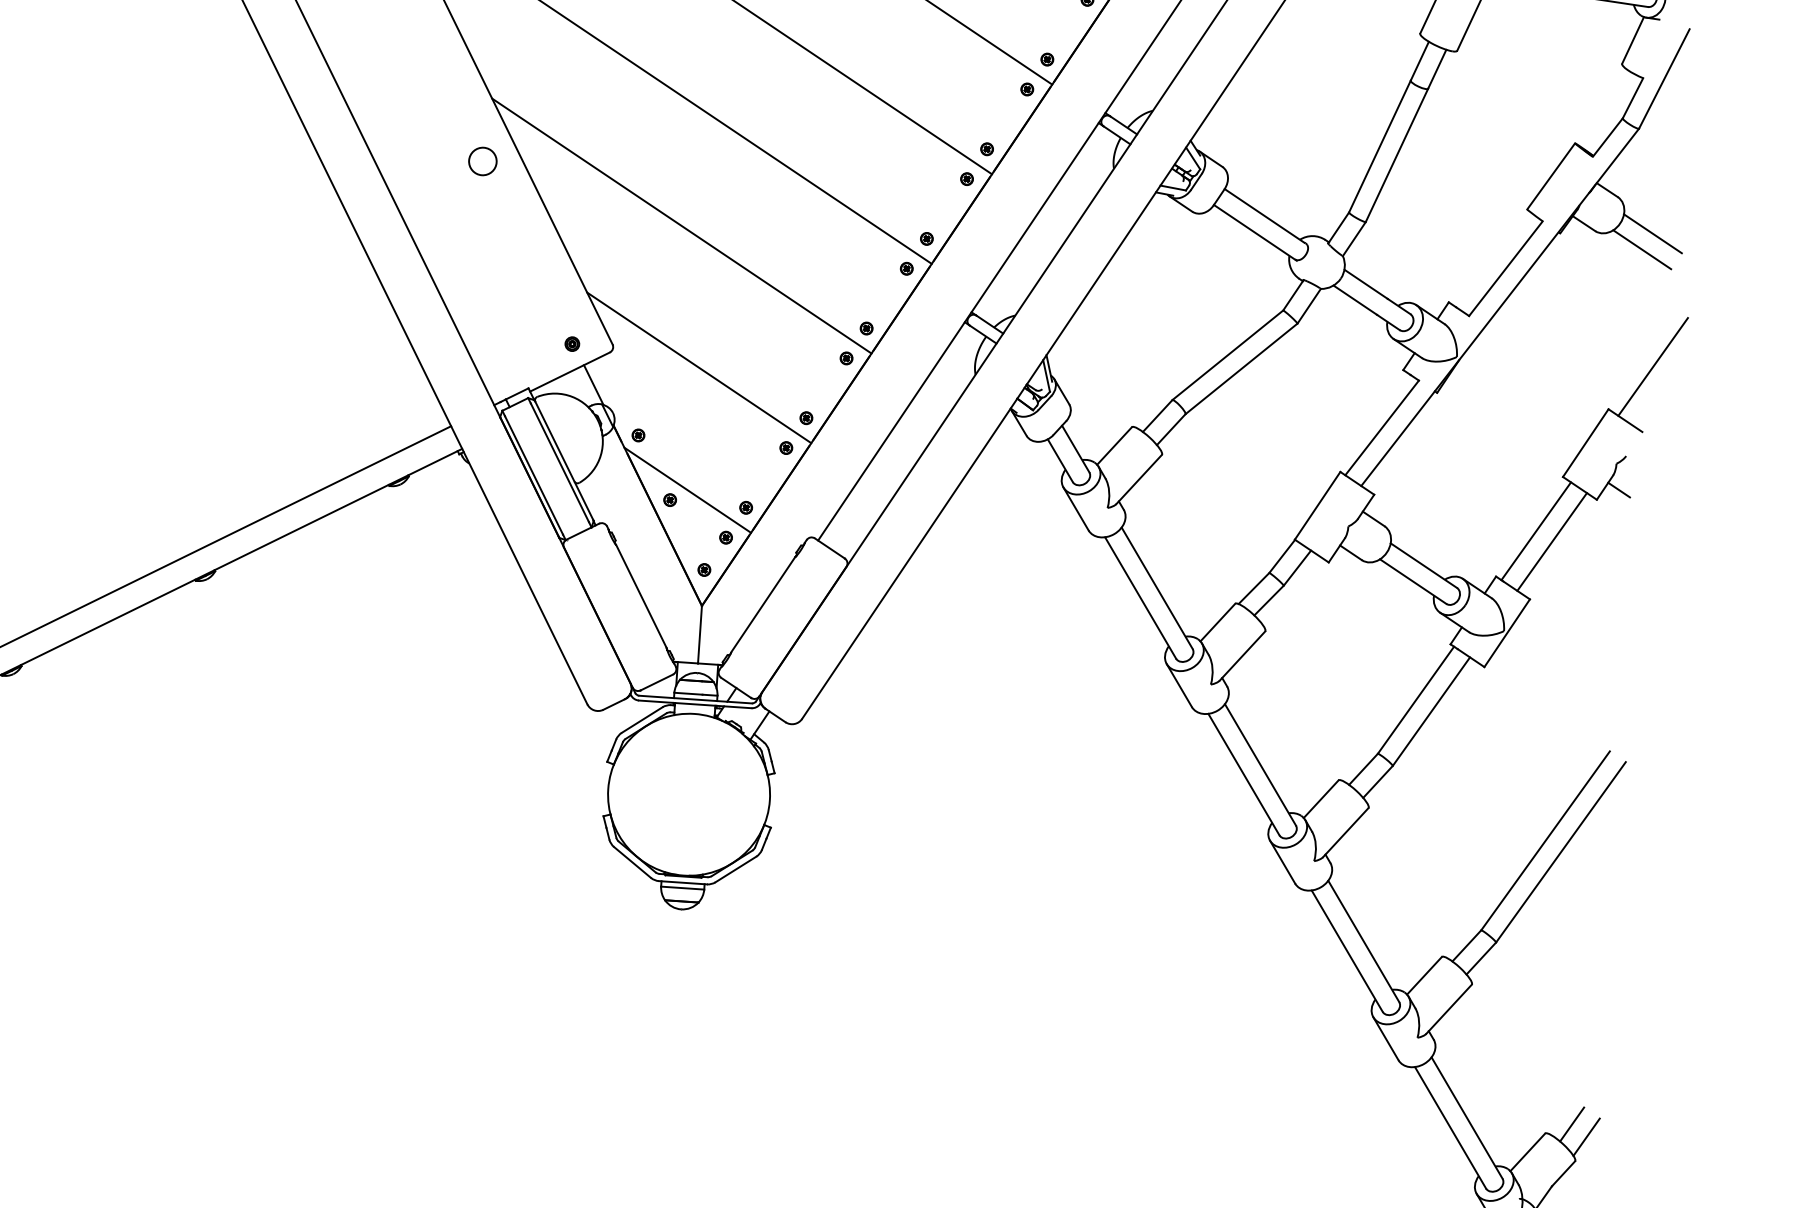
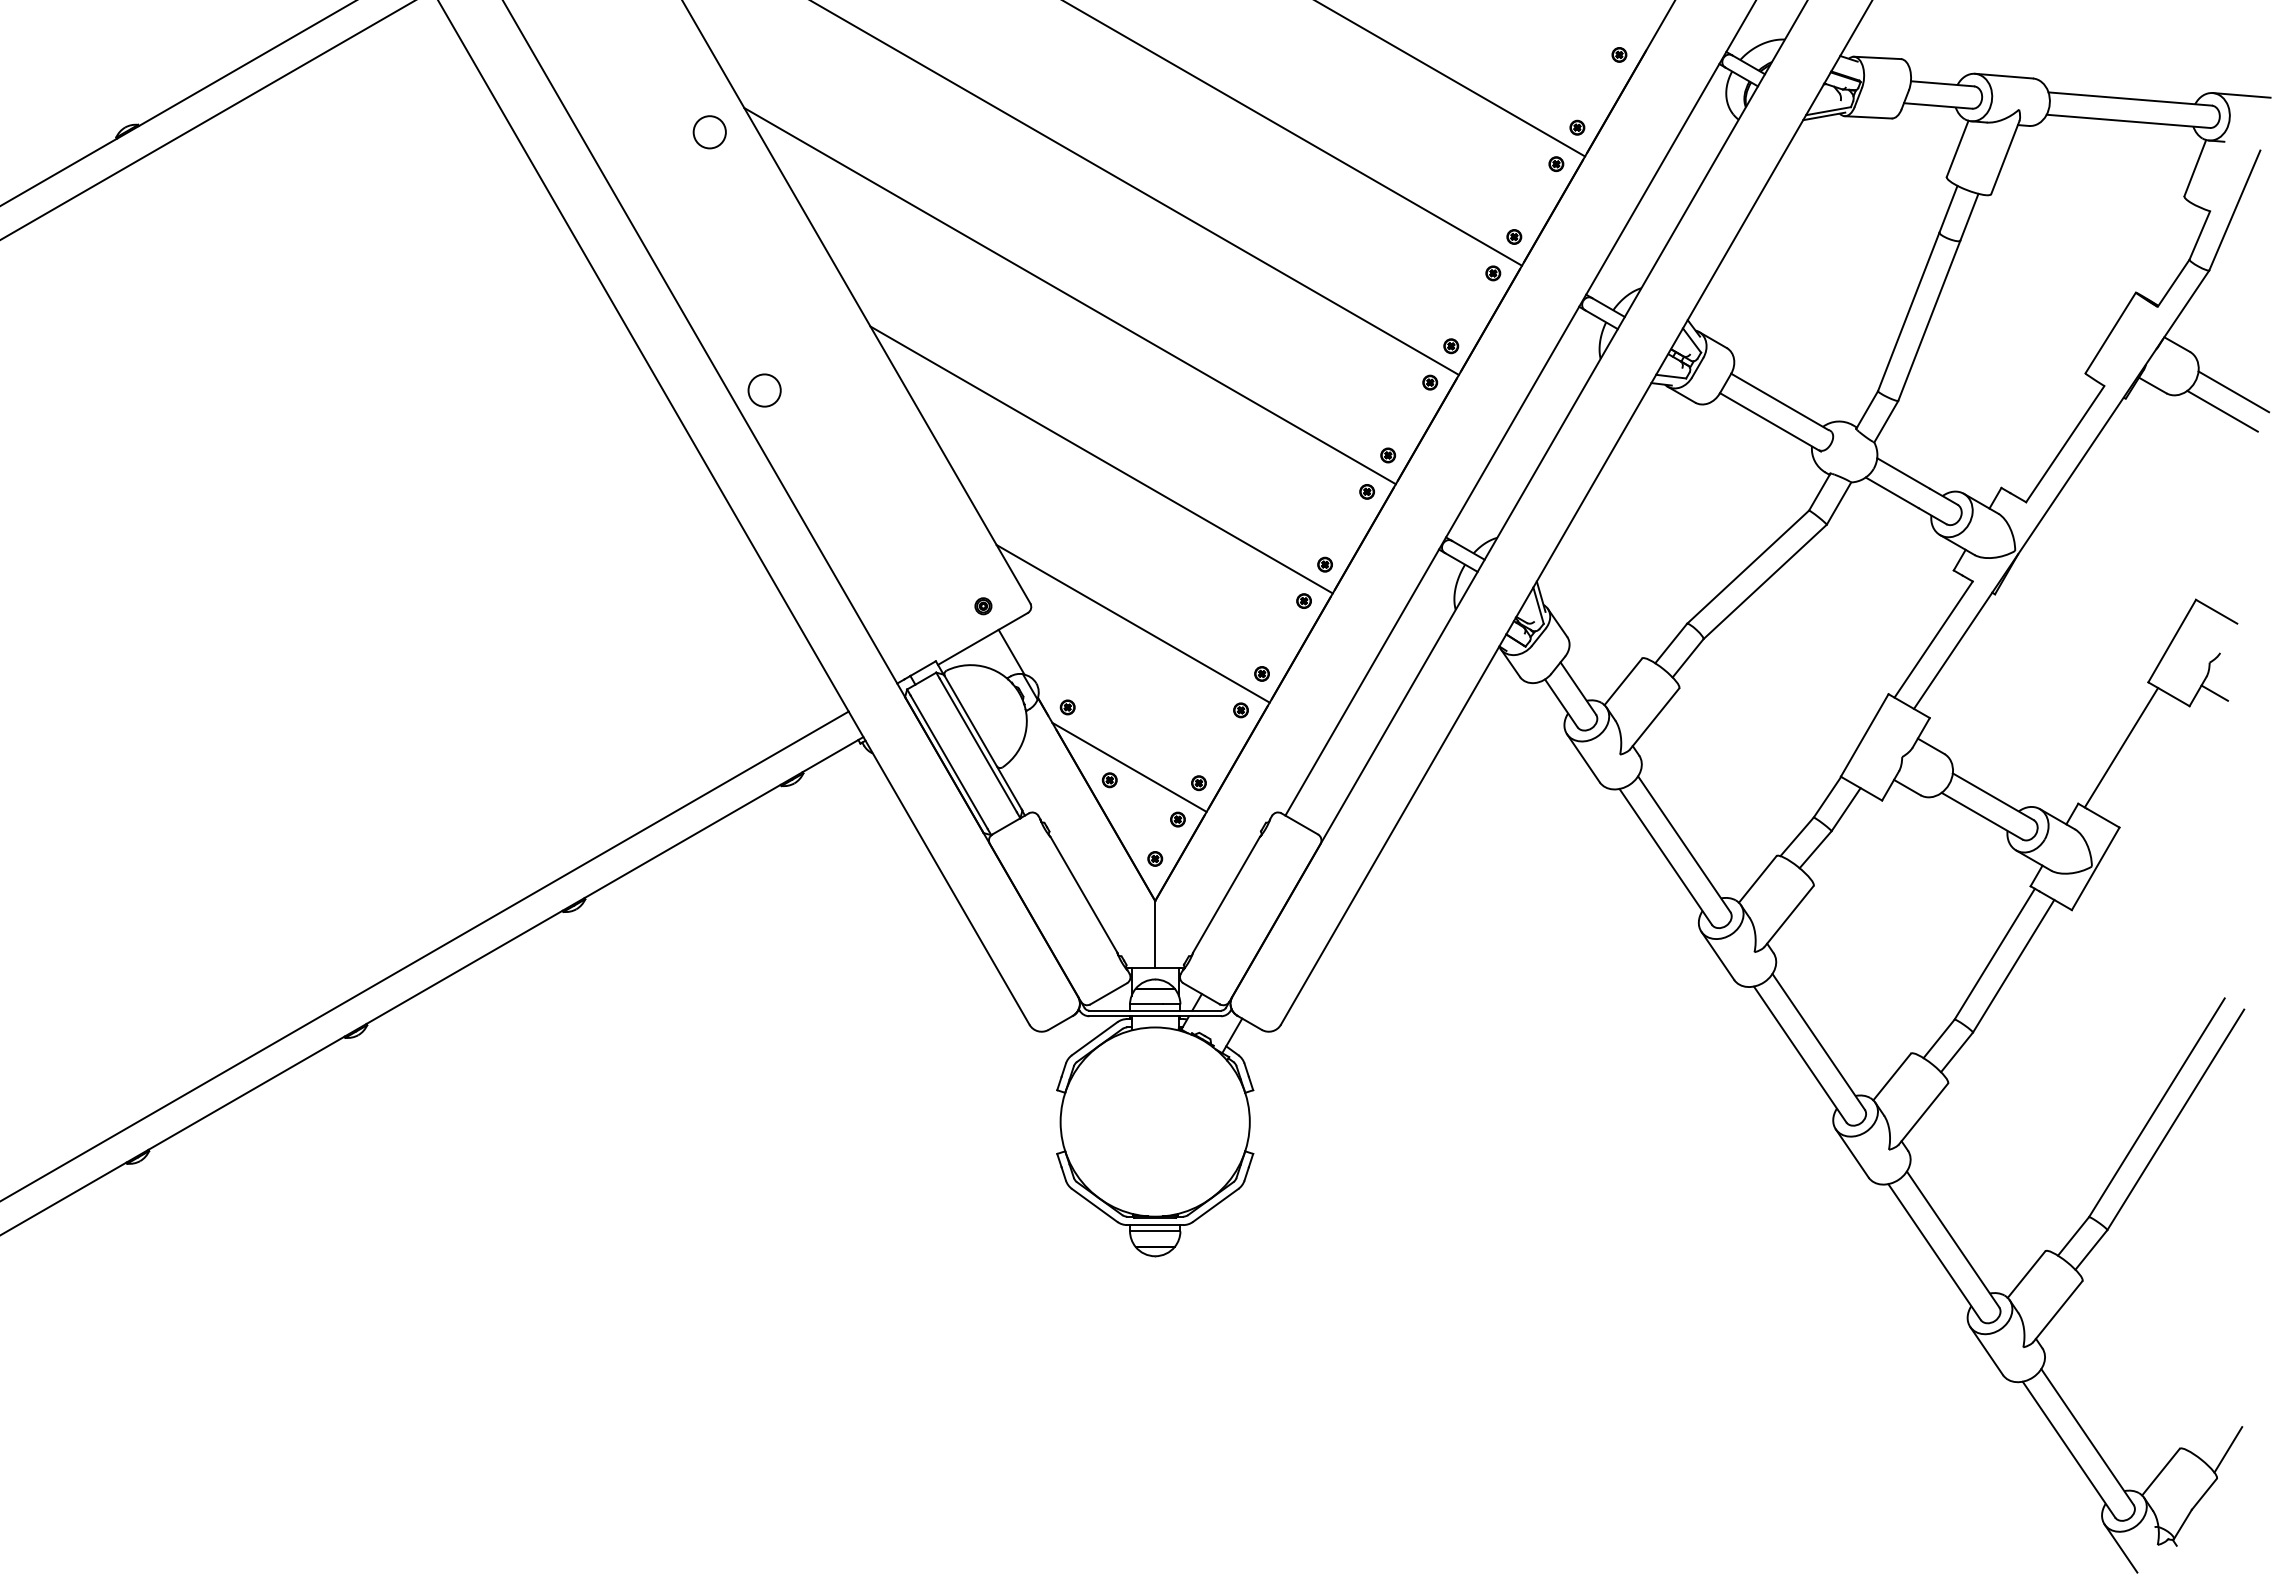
circle: (482, 161) -> (764, 390), moved
line: (1653, 366) -> (2244, 546), removed
line: (1551, 541) -> (2140, 758), removed
line: (1572, 1123) -> (2210, 1435), removed

